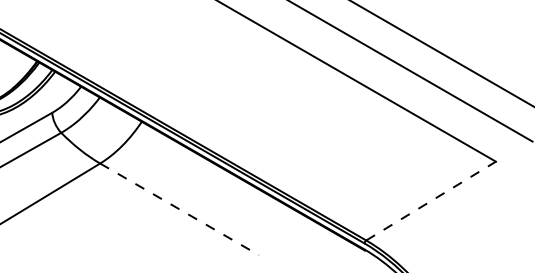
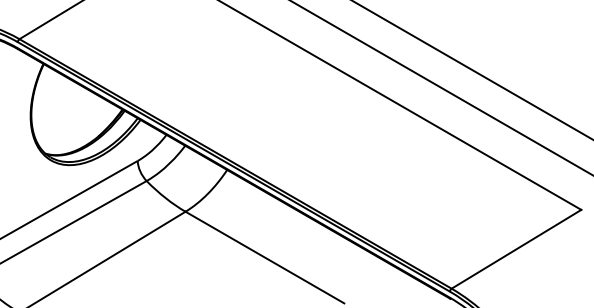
line: (431, 201) -> (516, 249), dashed -> solid
line: (179, 209) -> (264, 257), dashed -> solid

